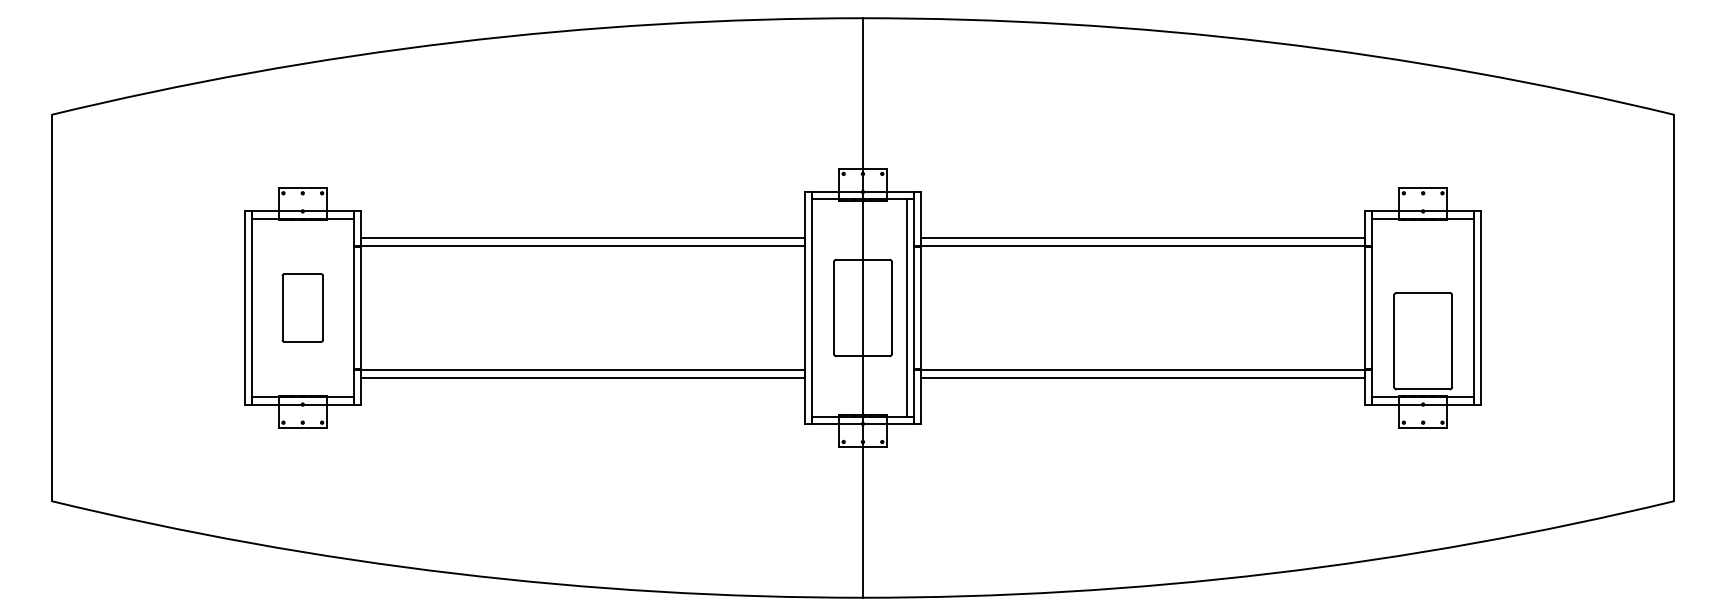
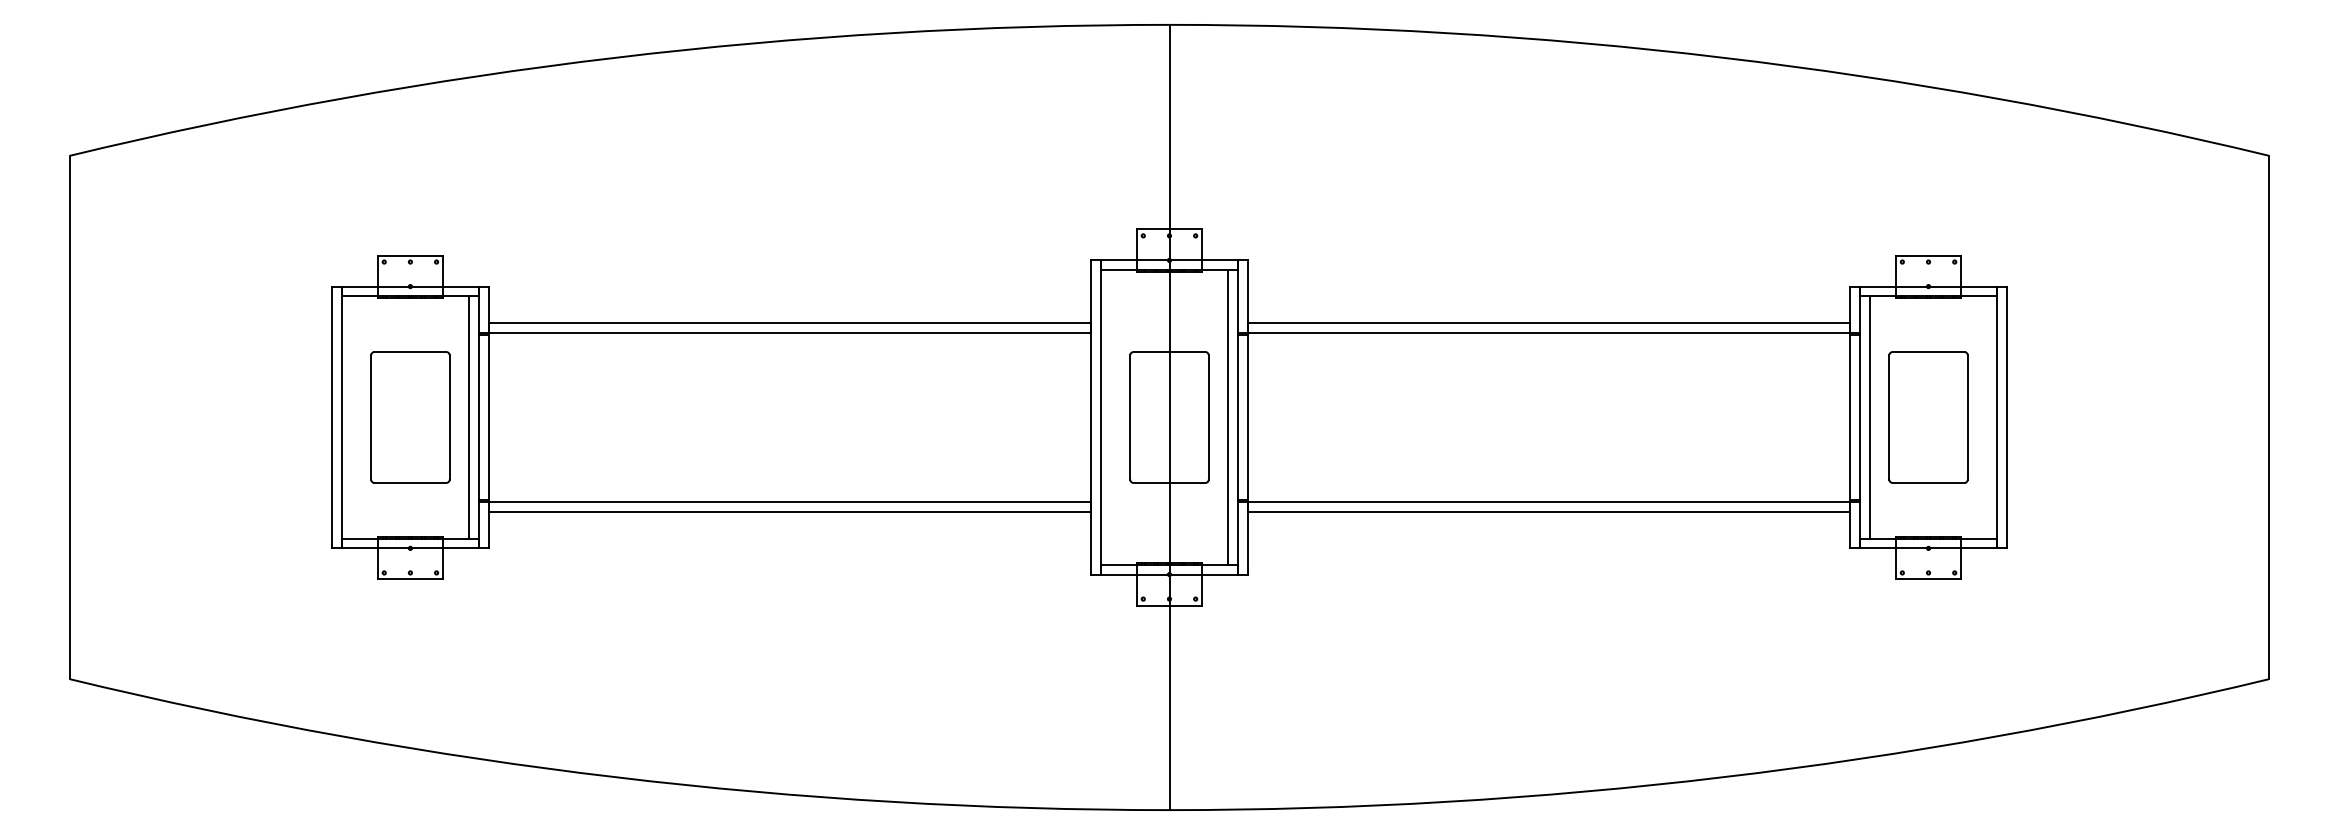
part: (302, 308) -> (410, 417), size x1.43
line: (346, 308) -> (469, 417), added
line: (1379, 308) -> (1869, 417), added
part: (1423, 341) -> (1928, 417), moved

